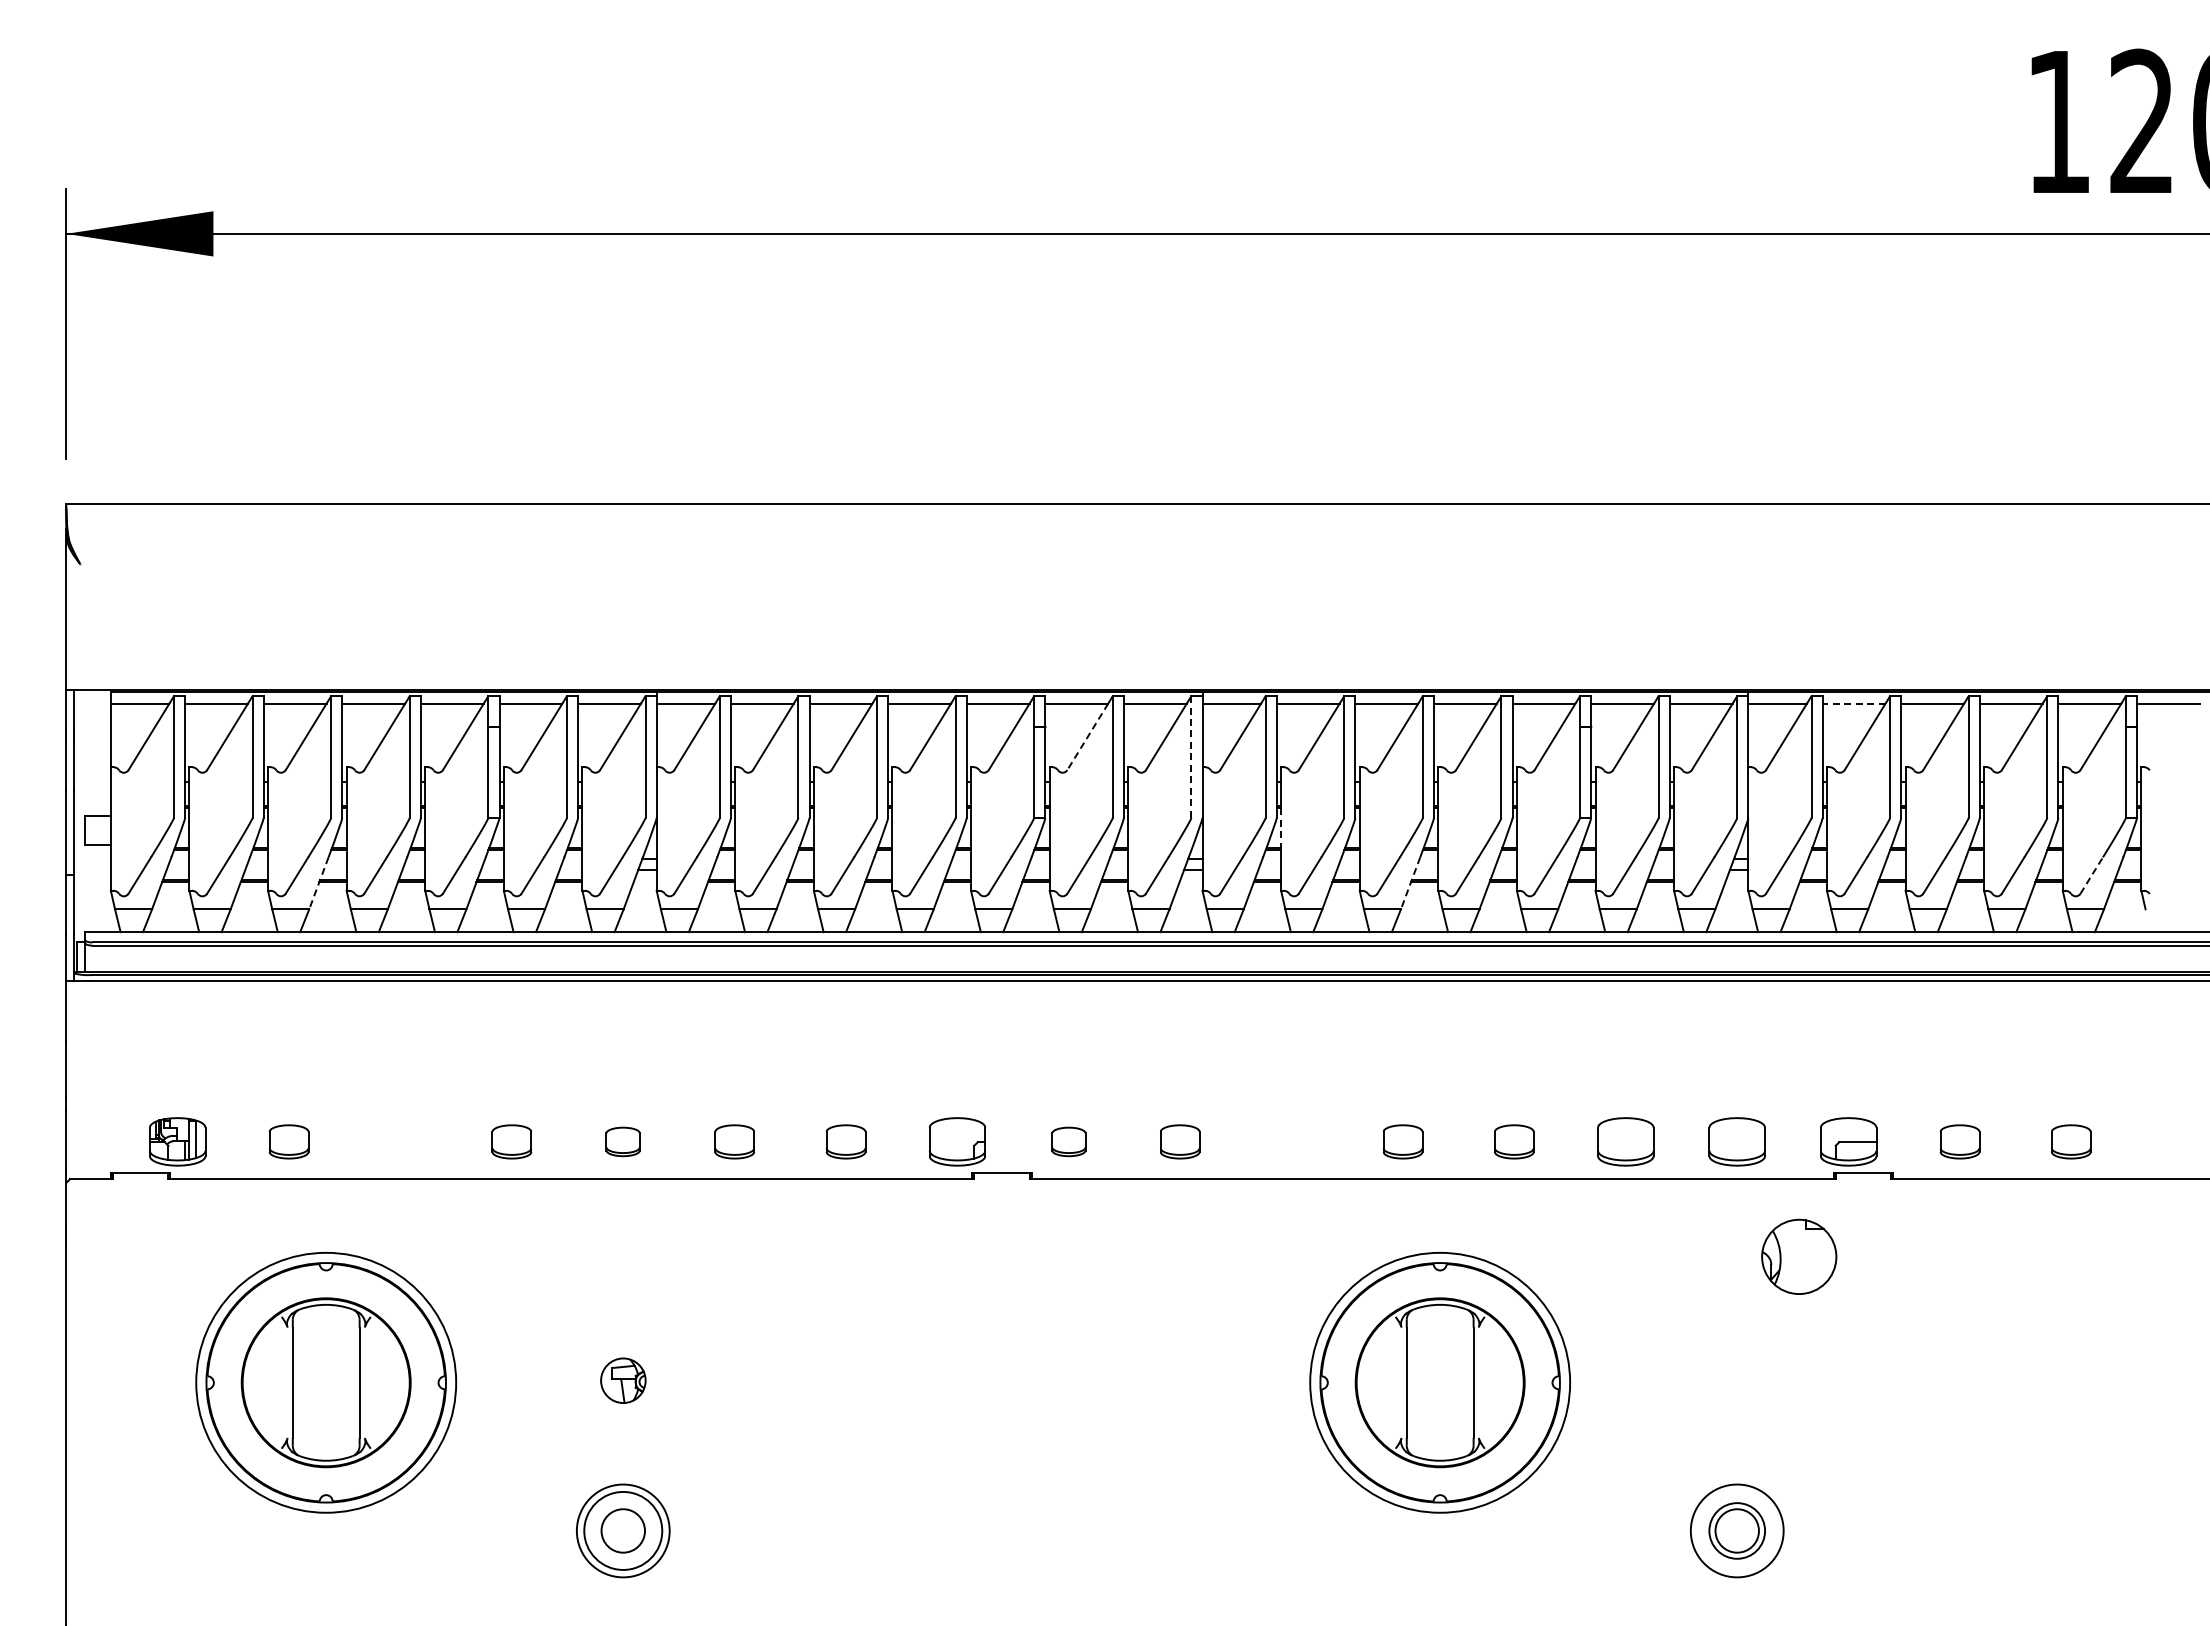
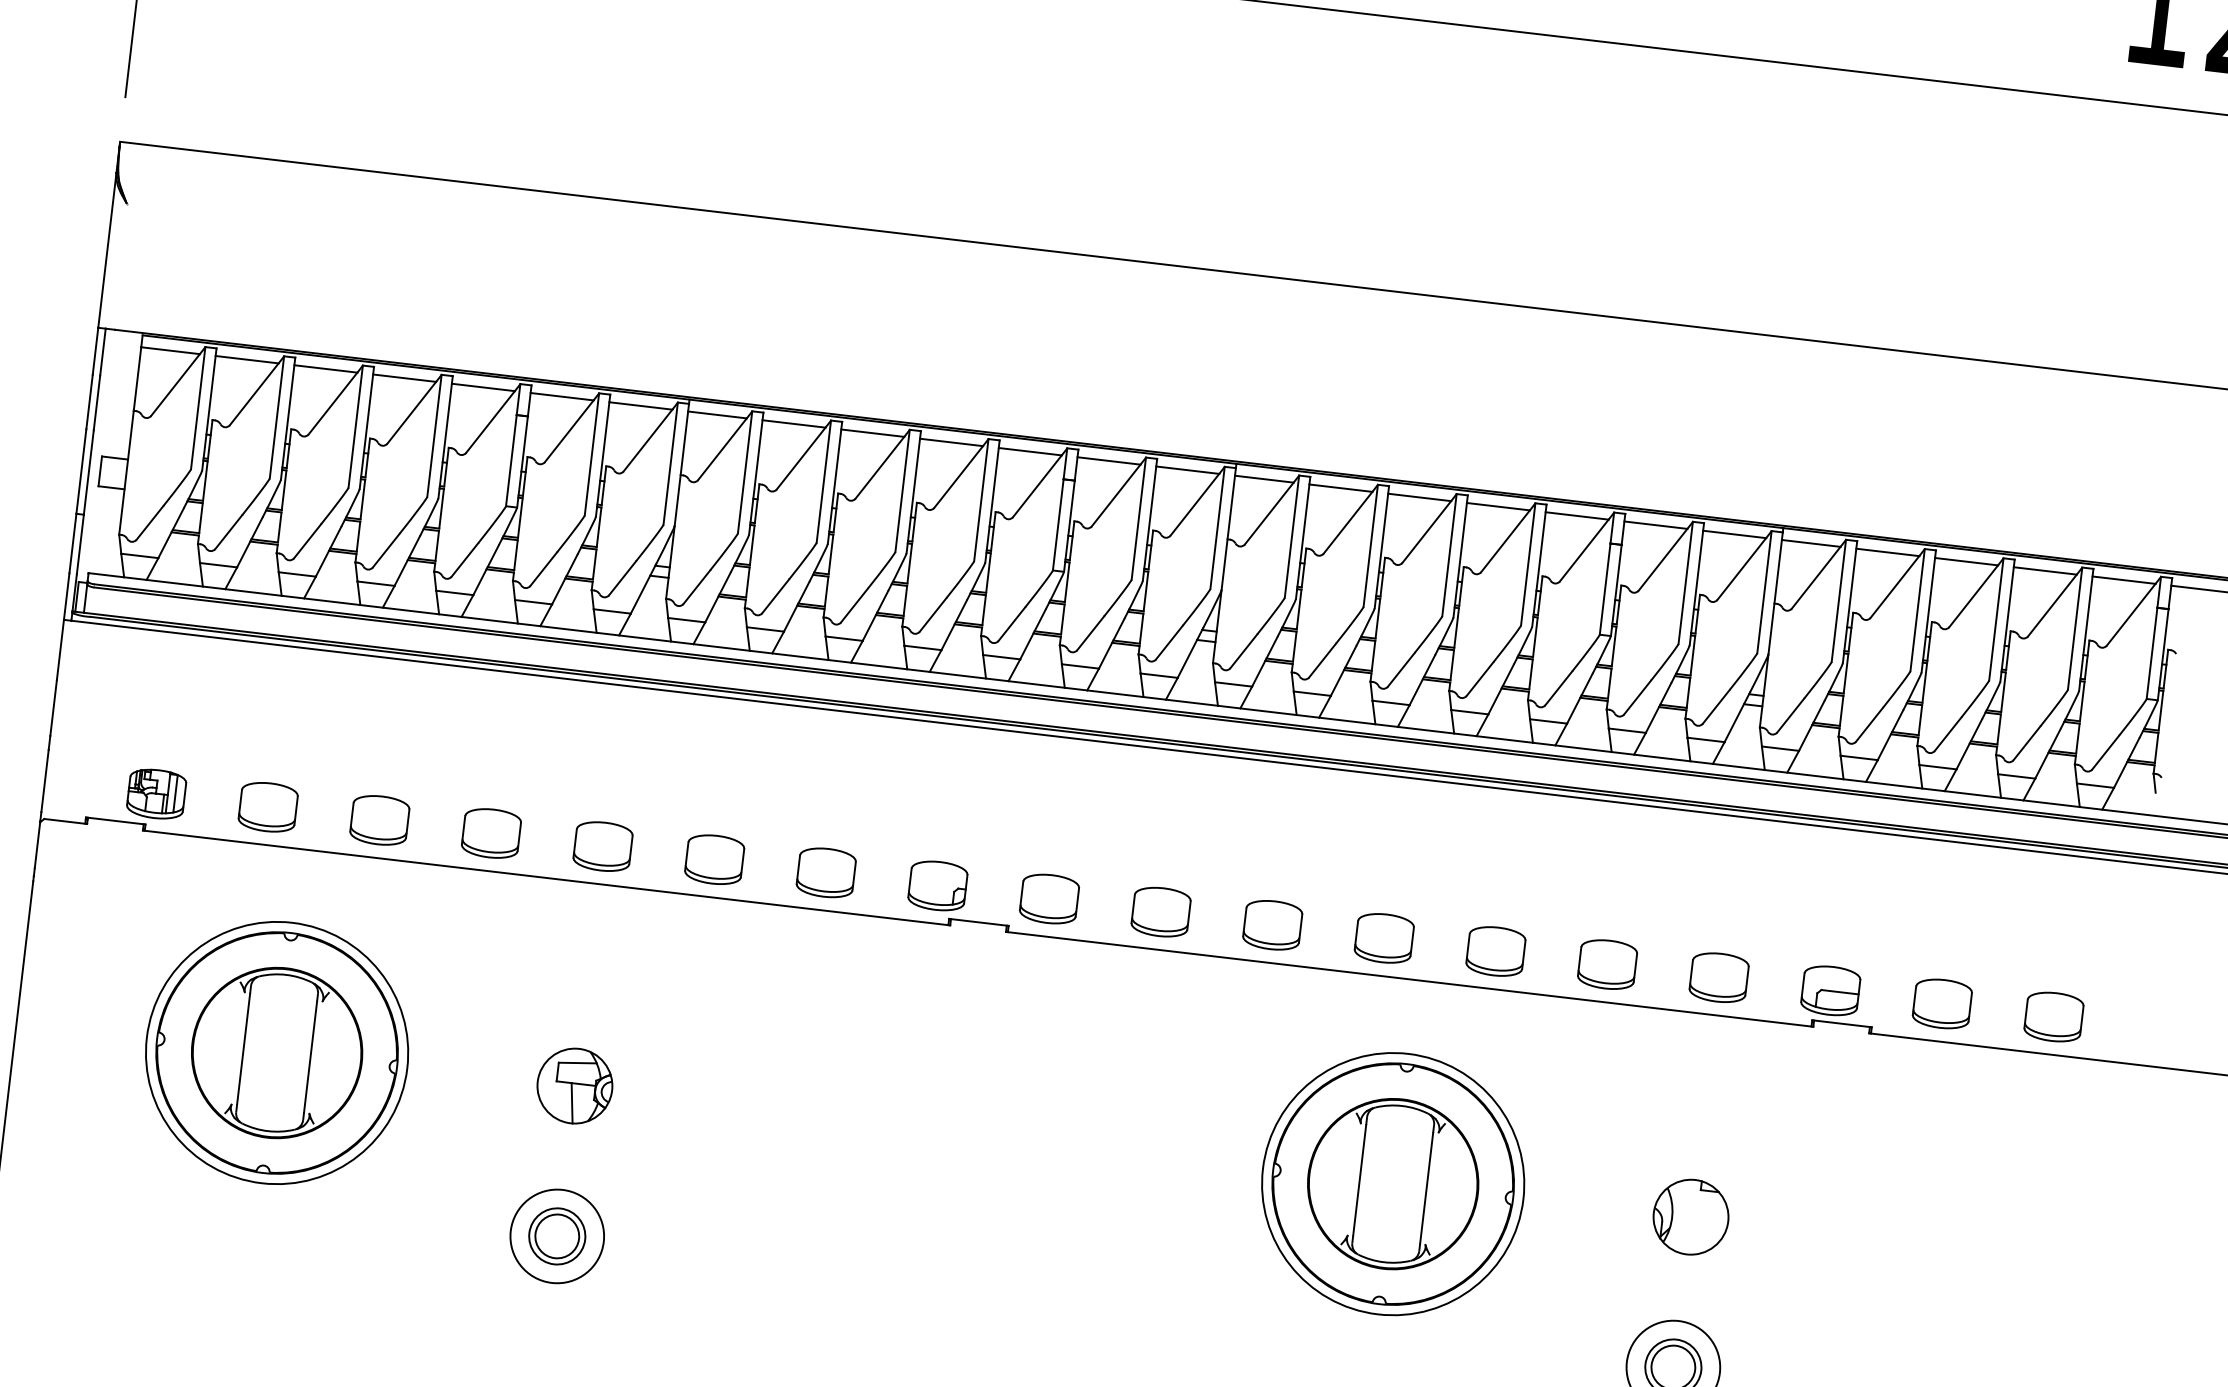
line: (1853, 703) -> (1887, 552), dashed -> solid
line: (1087, 736) -> (1115, 495), dashed -> solid
line: (1191, 757) -> (1217, 528), dashed -> solid
line: (1281, 827) -> (1299, 609), dashed -> solid
line: (2091, 875) -> (2105, 752), dashed -> solid
line: (318, 883) -> (328, 551), dashed -> solid
line: (1410, 883) -> (1422, 680), dashed -> solid
part: (288, 1141) -> (267, 806), size x1.43
part: (399, 1141) -> (378, 819), added
part: (511, 1141) -> (491, 833), size x1.43
part: (622, 1141) -> (602, 846), size x1.67
part: (734, 1141) -> (714, 859), size x1.43
part: (845, 1141) -> (825, 872), size x1.43
part: (1068, 1141) -> (1049, 898), size x1.67
part: (1179, 1141) -> (1160, 911), size x1.43
part: (1291, 1141) -> (1272, 924), added
part: (1402, 1141) -> (1383, 937), size x1.43
part: (1513, 1141) -> (1495, 951), size x1.43
part: (1959, 1141) -> (1941, 1003), size x1.43
part: (2070, 1141) -> (2053, 1016), size x1.43
part: (1799, 1256) -> (1691, 1216), moved
part: (623, 1380) -> (575, 1085), size x1.67
circle: (623, 1530) -> (557, 1236), size x0.71

